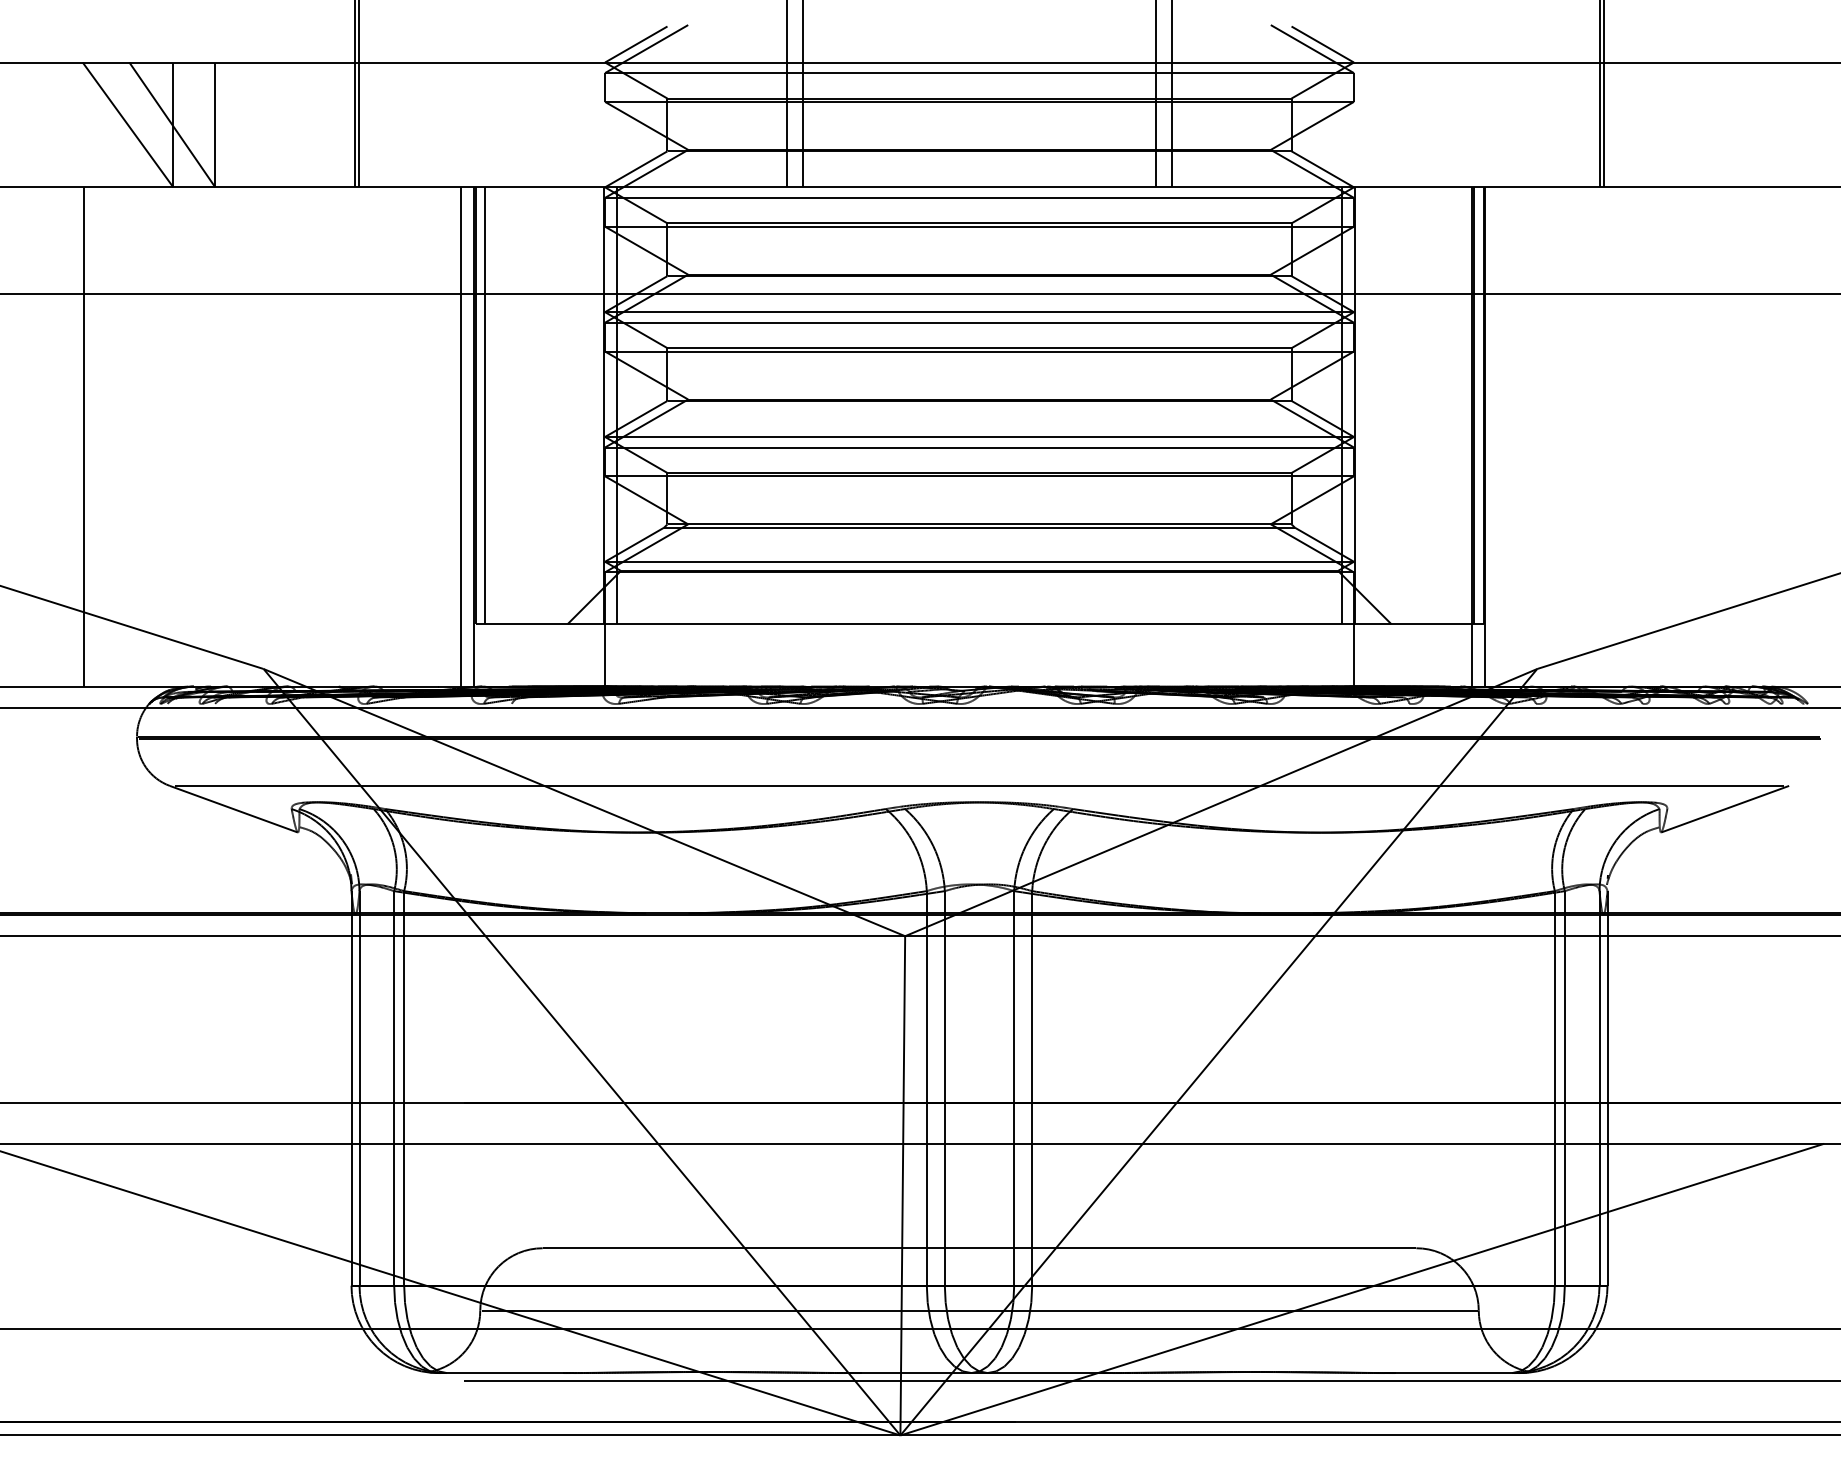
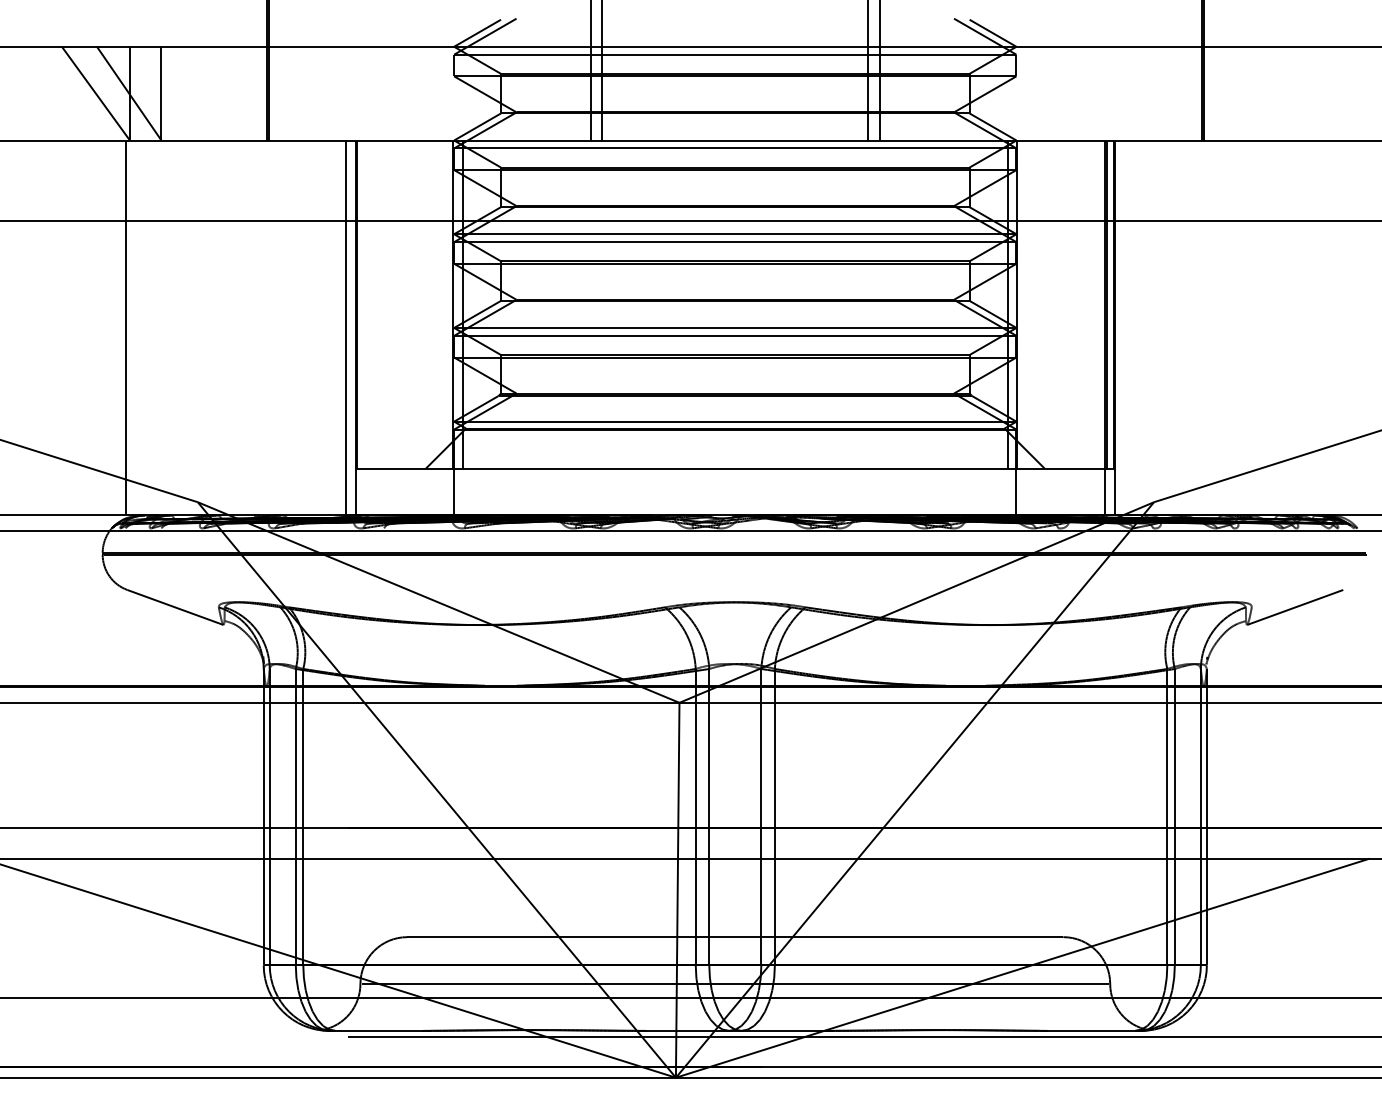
line: (485, 405) -> (364, 304), removed
line: (83, 436) -> (125, 327), moved
line: (979, 785) -> (735, 589), removed

